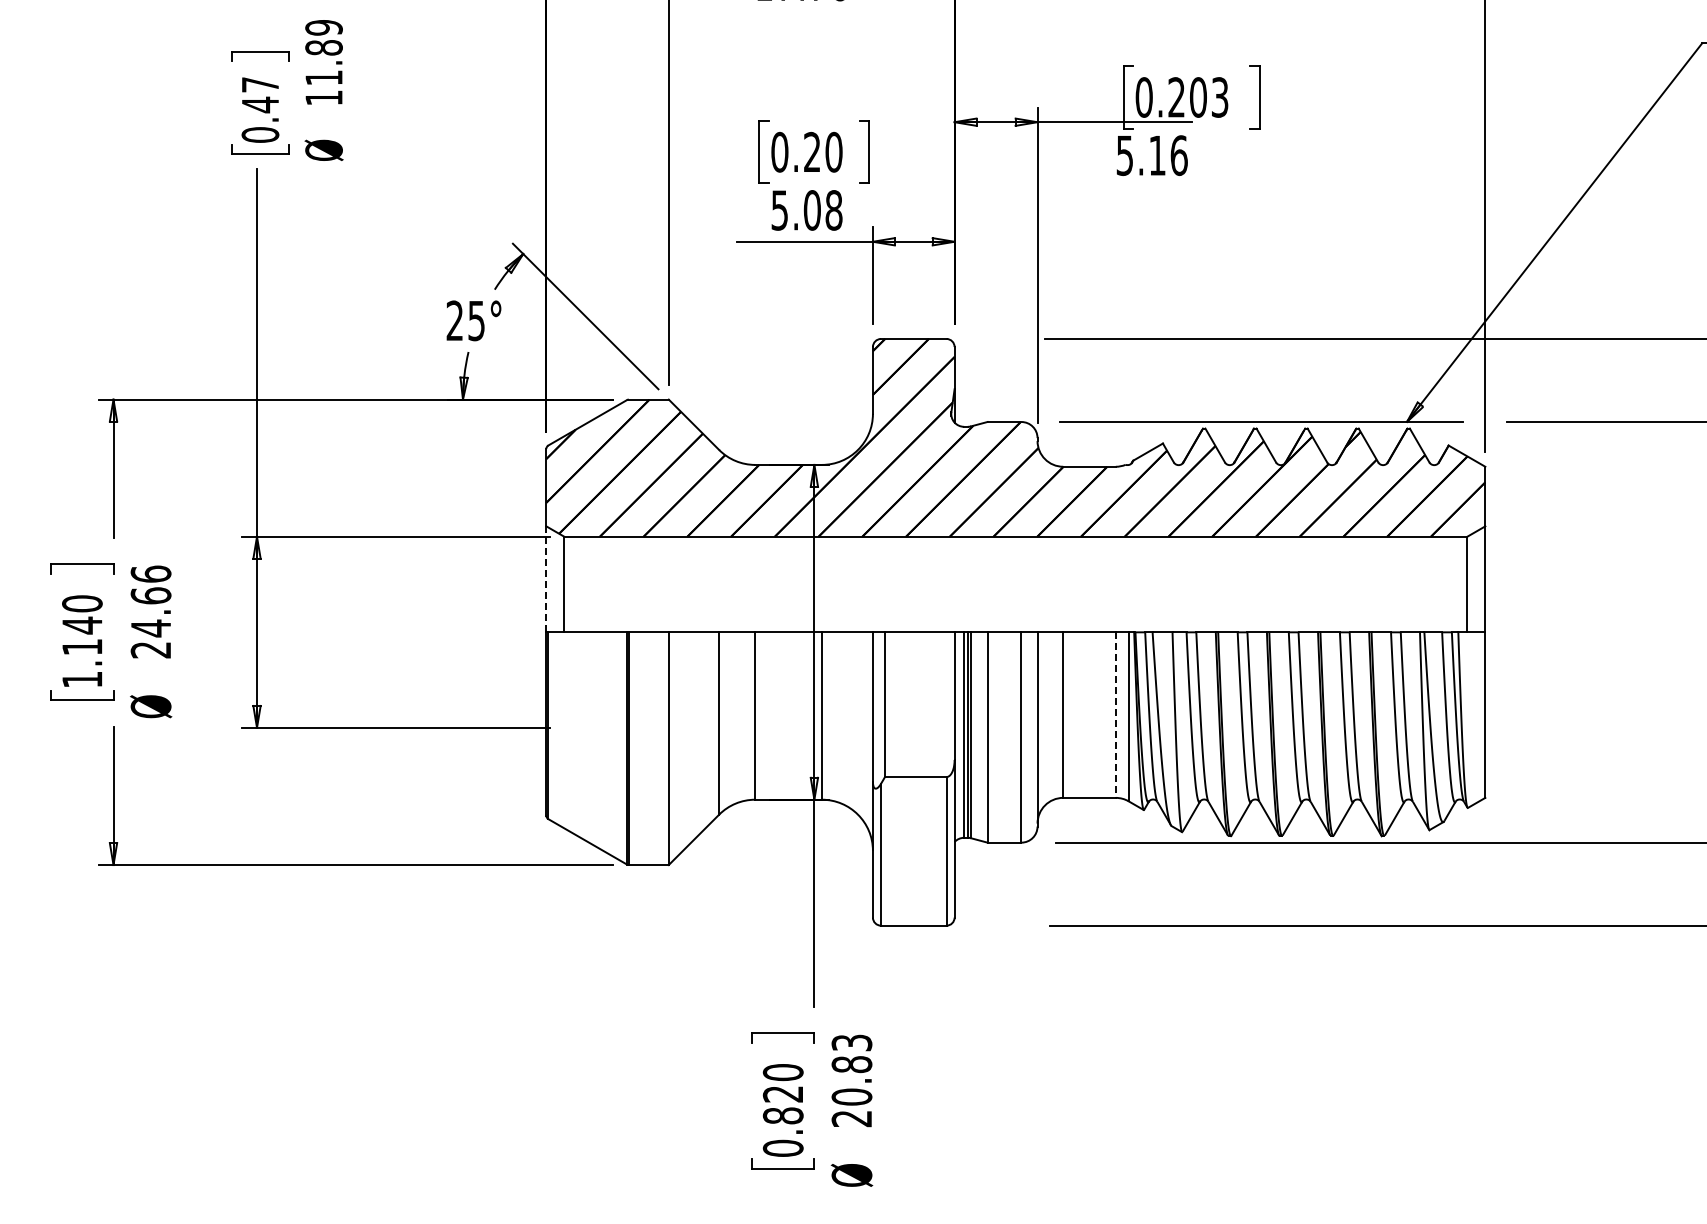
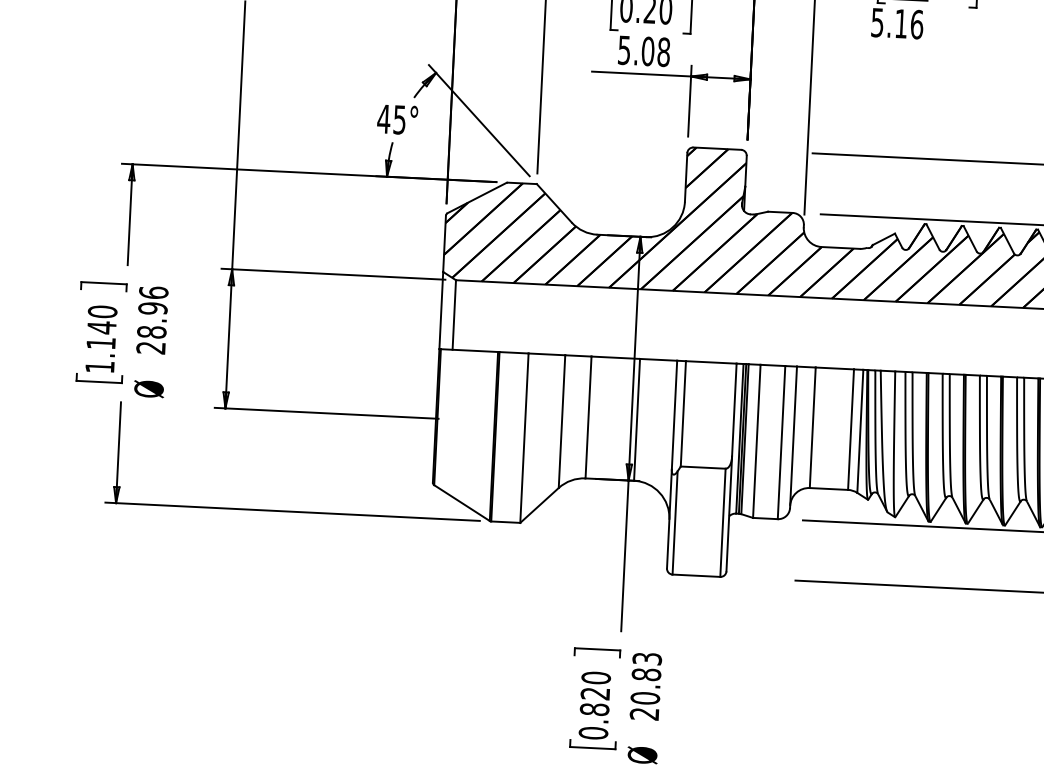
text: (454, 320) -> (383, 118), 25° -> 45°
line: (546, 579) -> (441, 310), dashed -> solid
text: (150, 612) -> (151, 320), 24.66 -> 28.96
line: (1115, 715) -> (850, 429), dashed -> solid

